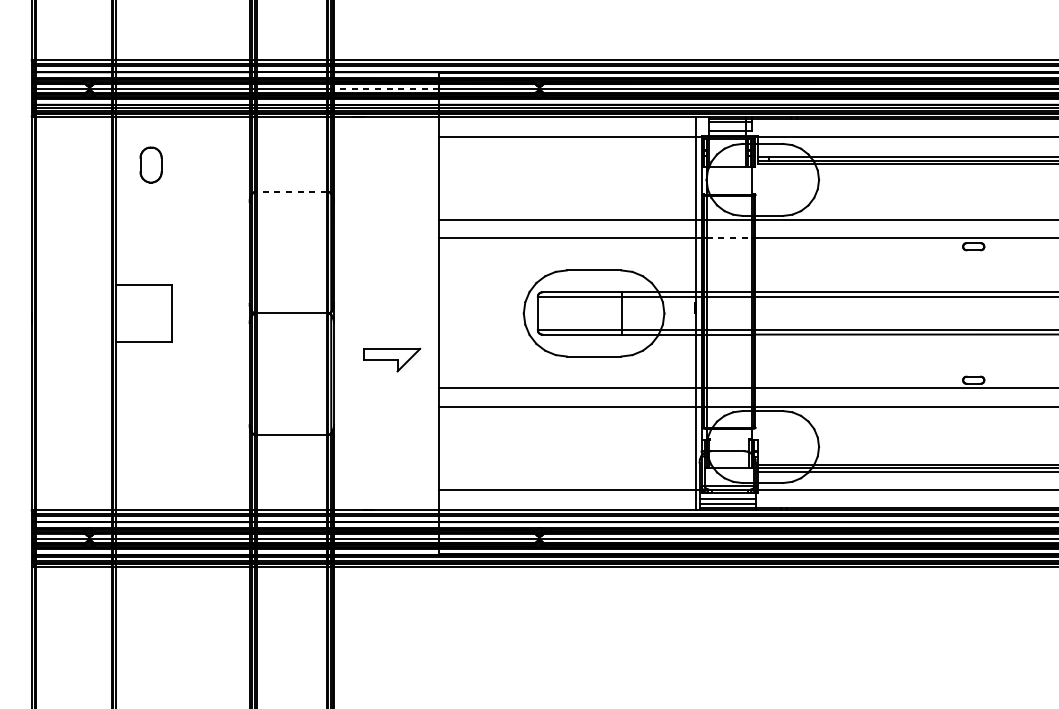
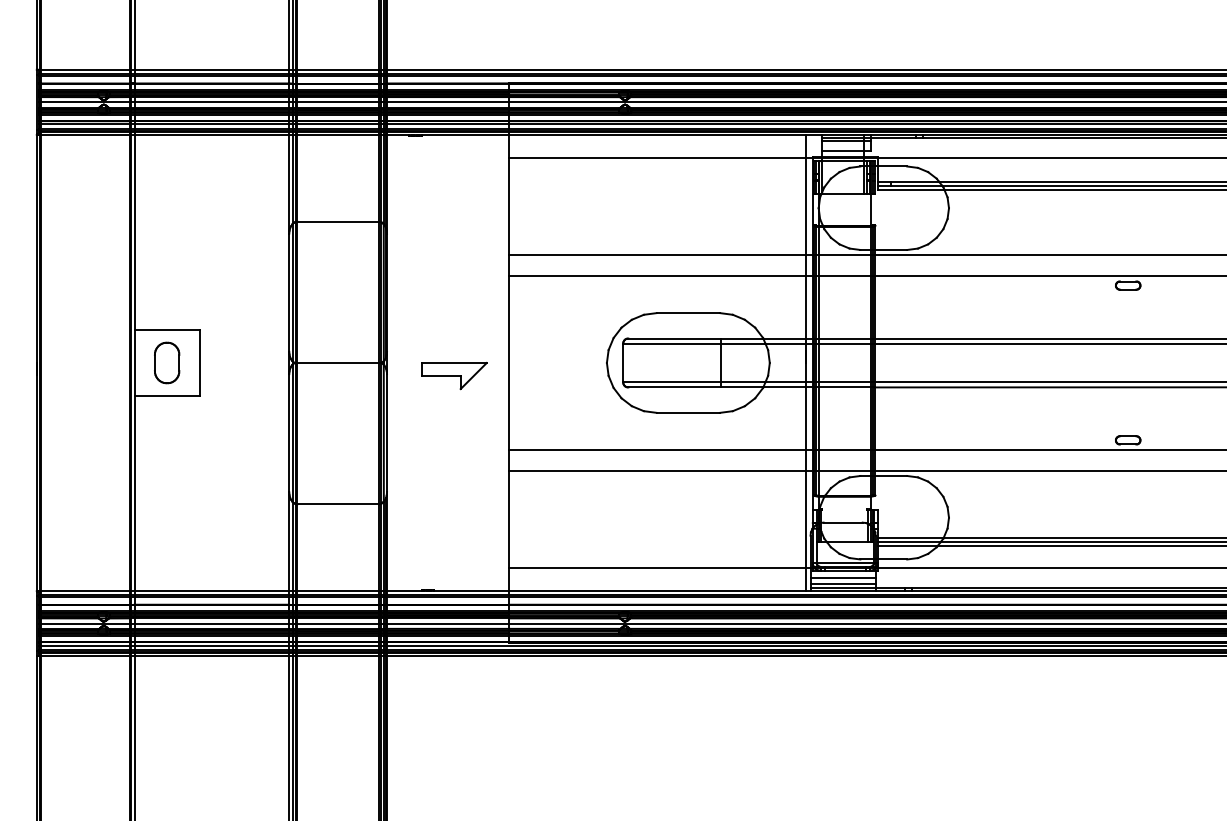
line: (386, 88) -> (447, 102), dashed -> solid
part: (151, 164) -> (167, 362), moved
line: (292, 191) -> (338, 221), dashed -> solid
line: (729, 238) -> (845, 276), dashed -> solid
part: (392, 359) -> (454, 375), moved

